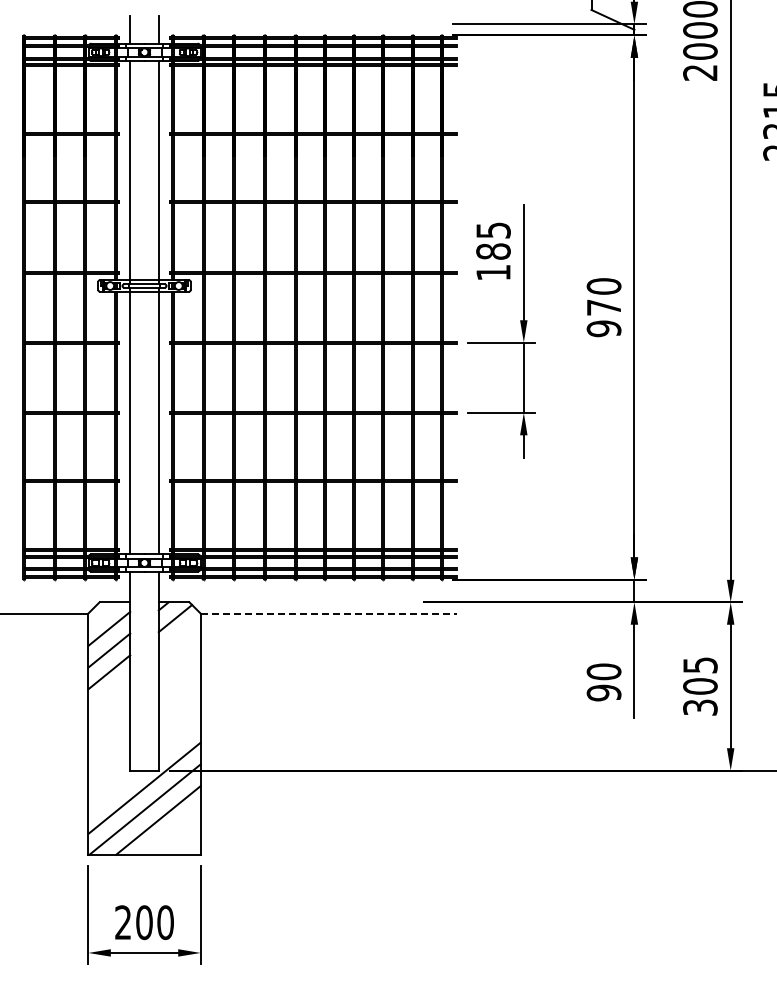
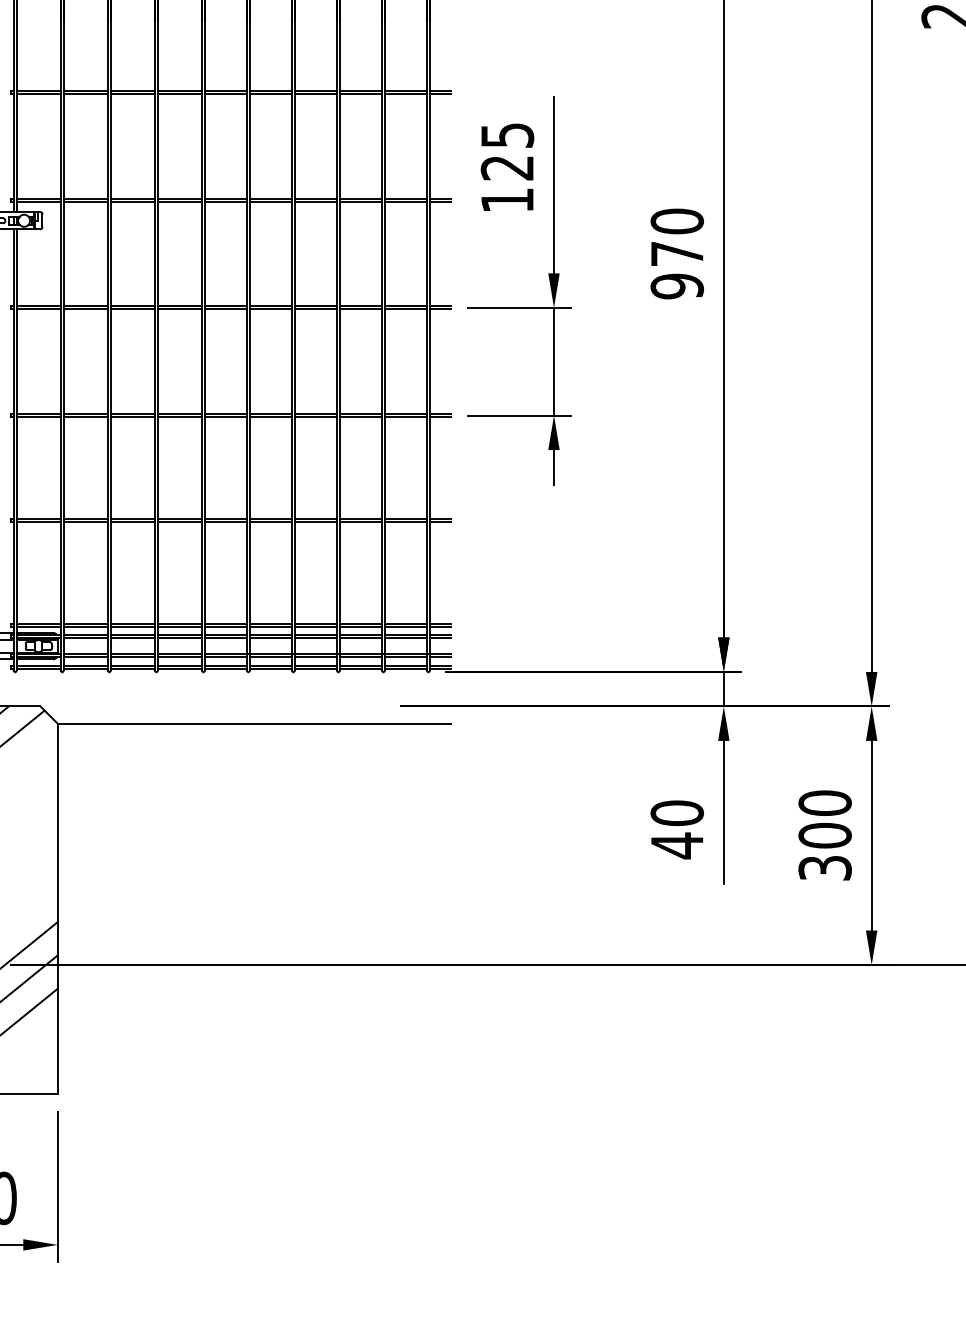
text: (493, 251) -> (507, 167), 185 -> 125
line: (329, 613) -> (255, 723), dashed -> solid
text: (700, 665) -> (825, 803), 305 -> 300
text: (603, 692) -> (676, 844), 90 -> 40

